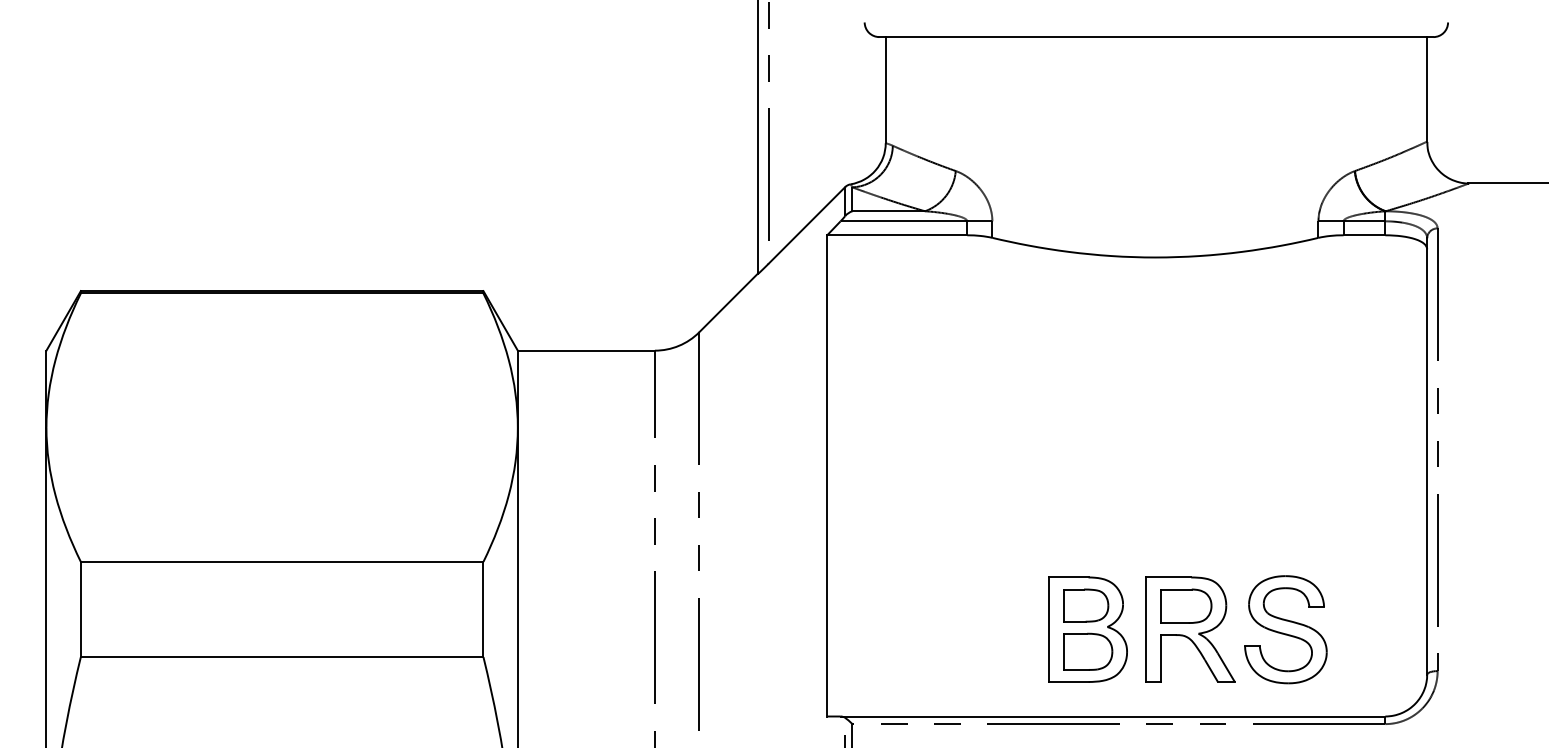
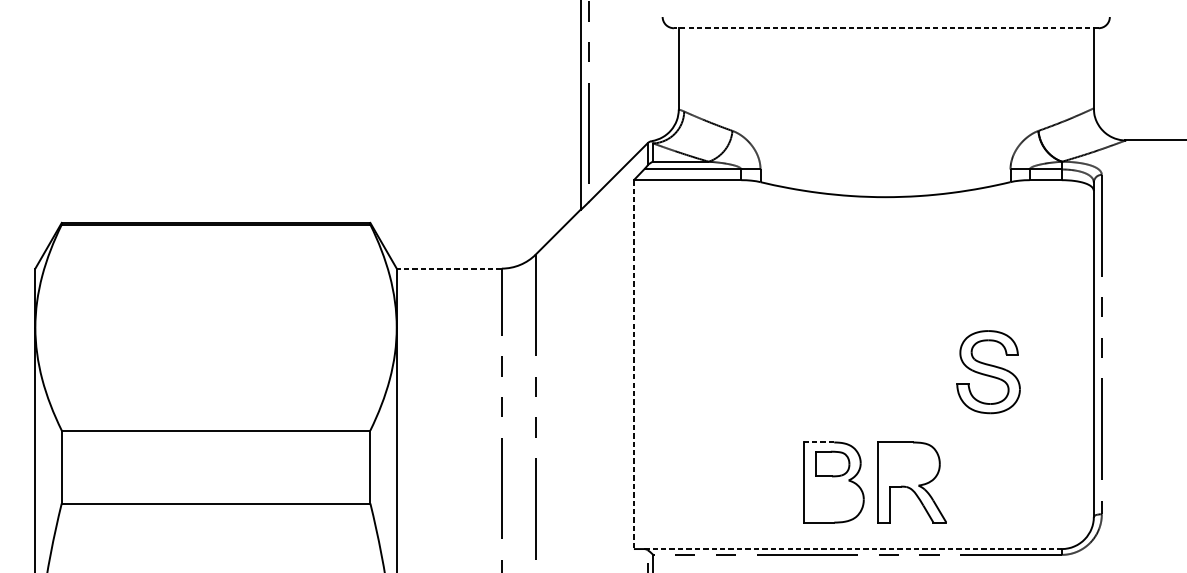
line: (1155, 37) -> (885, 28), solid -> dashed
line: (586, 350) -> (449, 268), solid -> dashed
line: (827, 475) -> (634, 364), solid -> dashed
line: (1068, 577) -> (818, 442), solid -> dashed
part: (1186, 605) -> (909, 463), removed
part: (1285, 629) -> (988, 371), moved
part: (1088, 651) -> (834, 499), removed
line: (1113, 716) -> (853, 549), solid -> dashed

